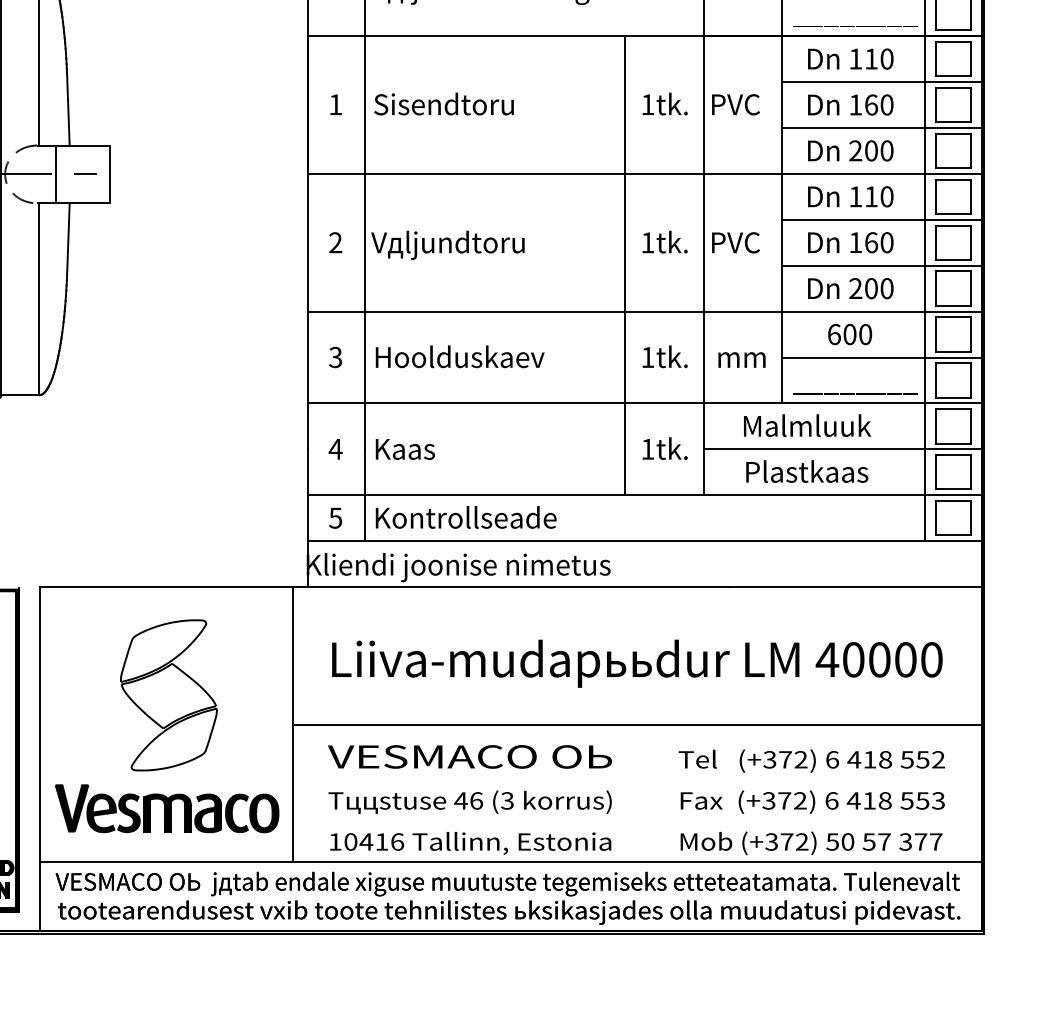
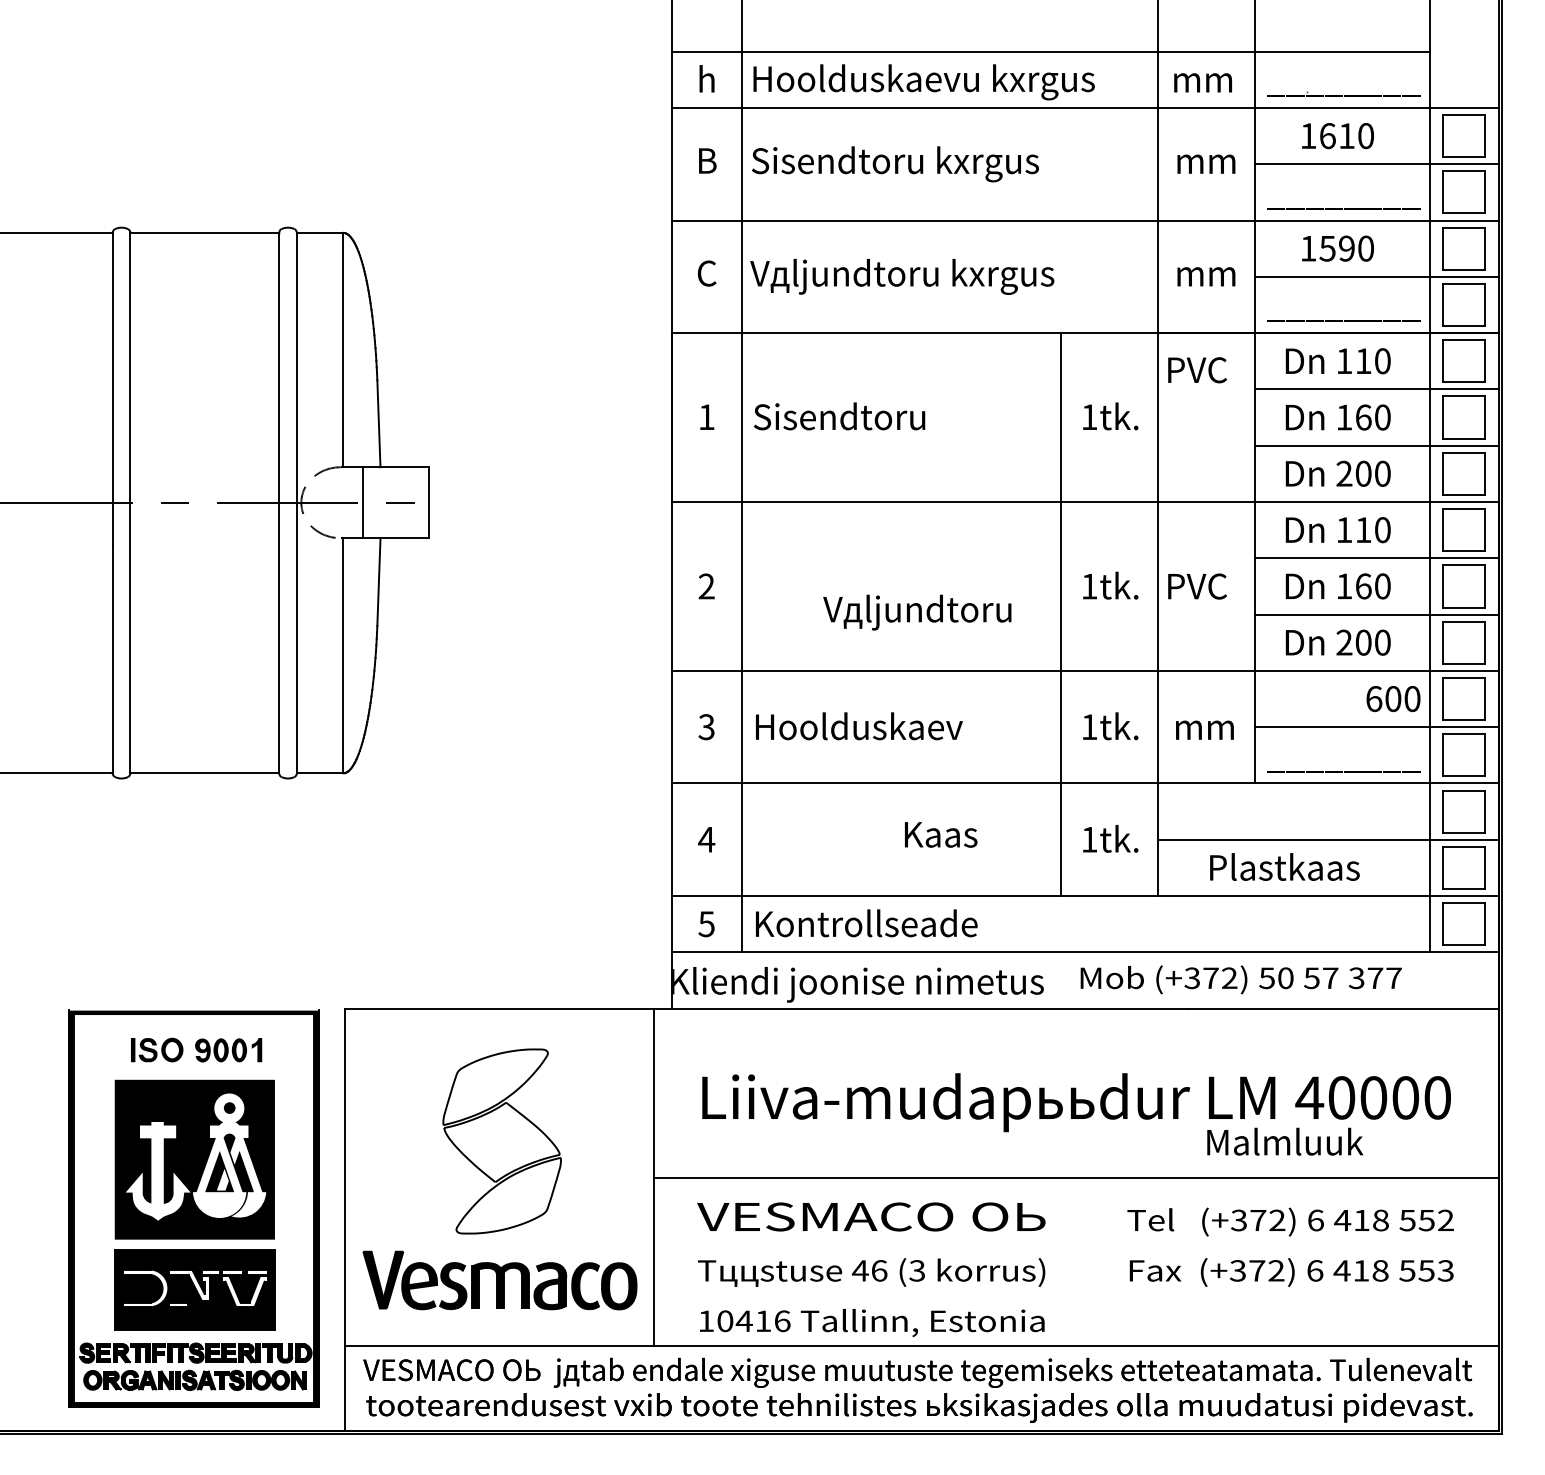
text: (735, 104) -> (1197, 370), moved
text: (448, 245) -> (917, 612), moved
text: (850, 334) -> (1393, 699), moved
text: (807, 425) -> (1285, 1141), moved
text: (405, 449) -> (941, 834), moved
text: (810, 843) -> (1240, 979), moved

